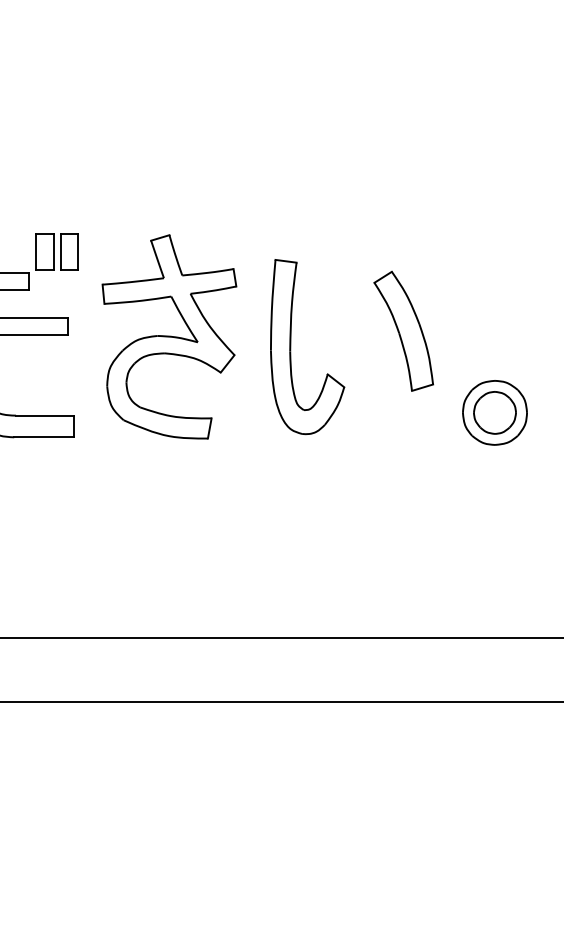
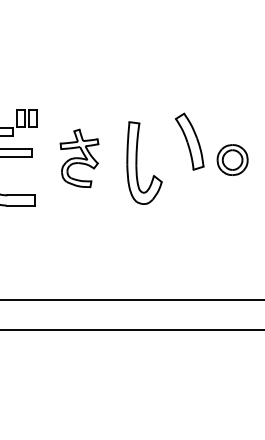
part: (403, 330) -> (189, 141), moved
part: (169, 337) -> (79, 158), size x0.6
part: (494, 411) -> (232, 159), moved

